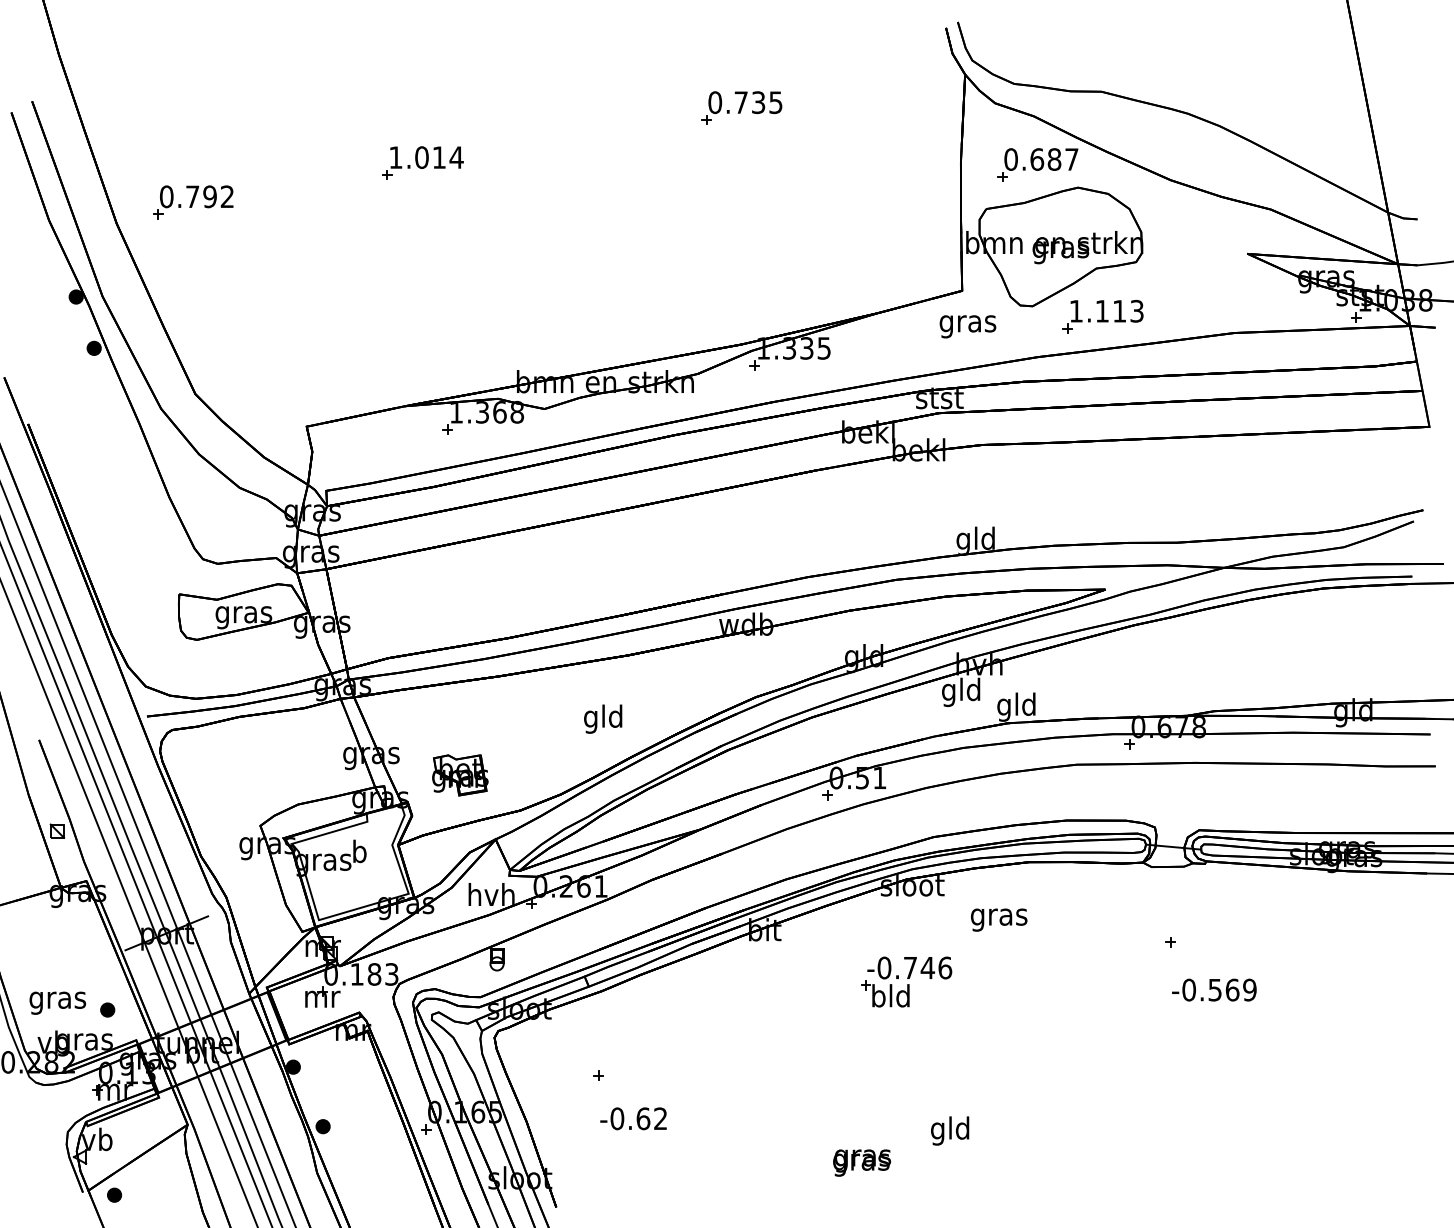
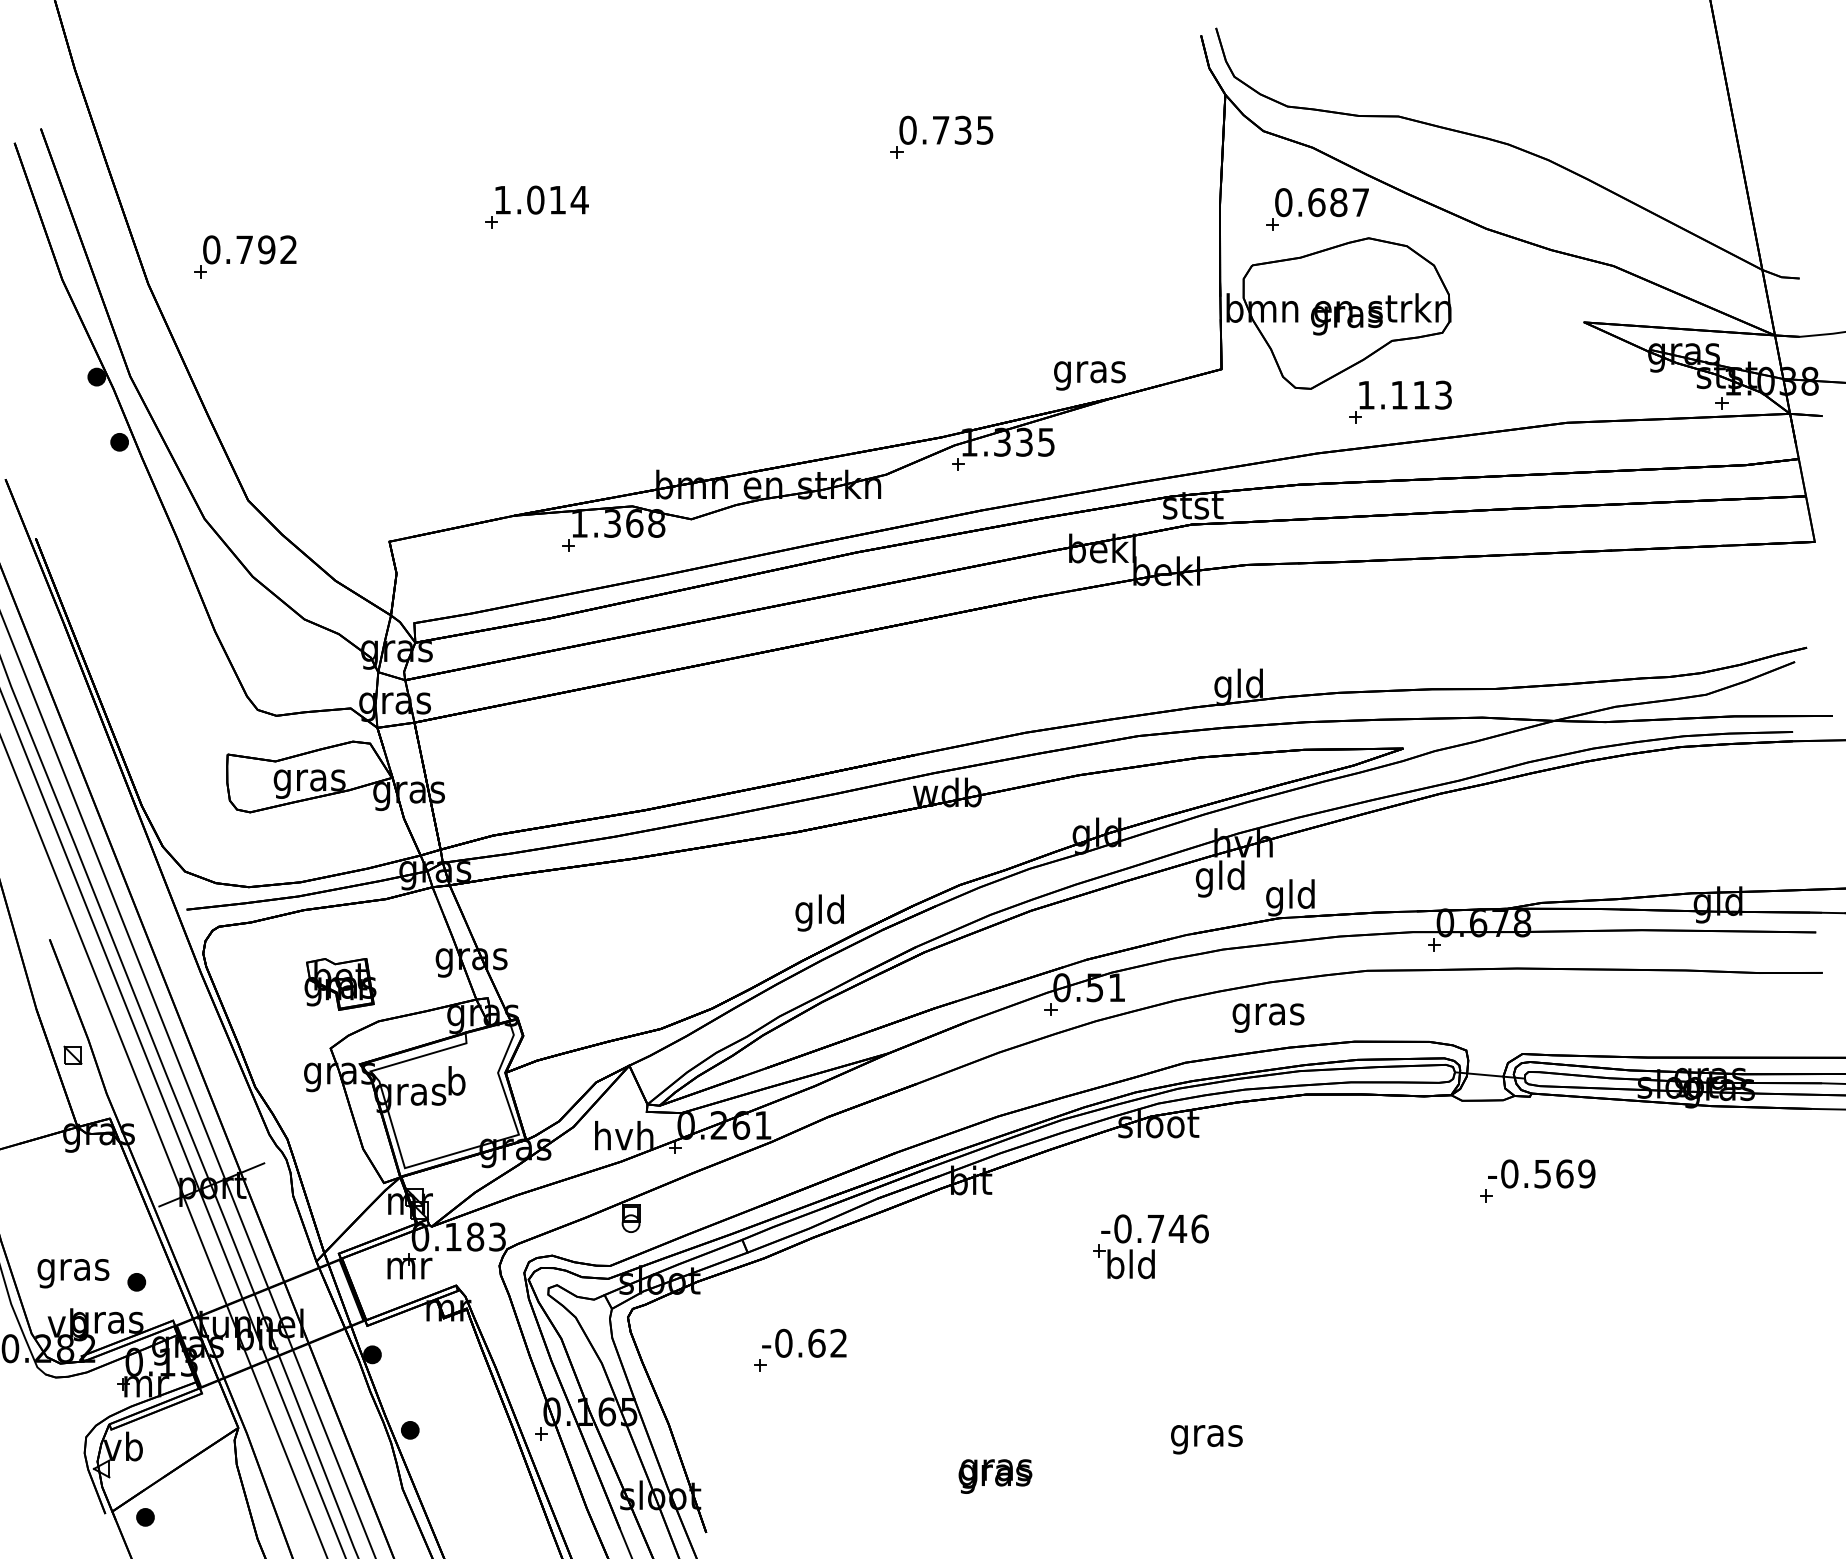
text: (967, 326) -> (1089, 375), moved
text: (602, 718) -> (819, 912), moved
part: (460, 775) -> (340, 984), moved
text: (999, 919) -> (1268, 1017), moved
text: (1214, 989) -> (1541, 1173), moved
text: (633, 1118) -> (804, 1342), moved
text: (950, 1130) -> (1206, 1435), gld -> gras
text: (862, 1163) -> (995, 1476), moved

